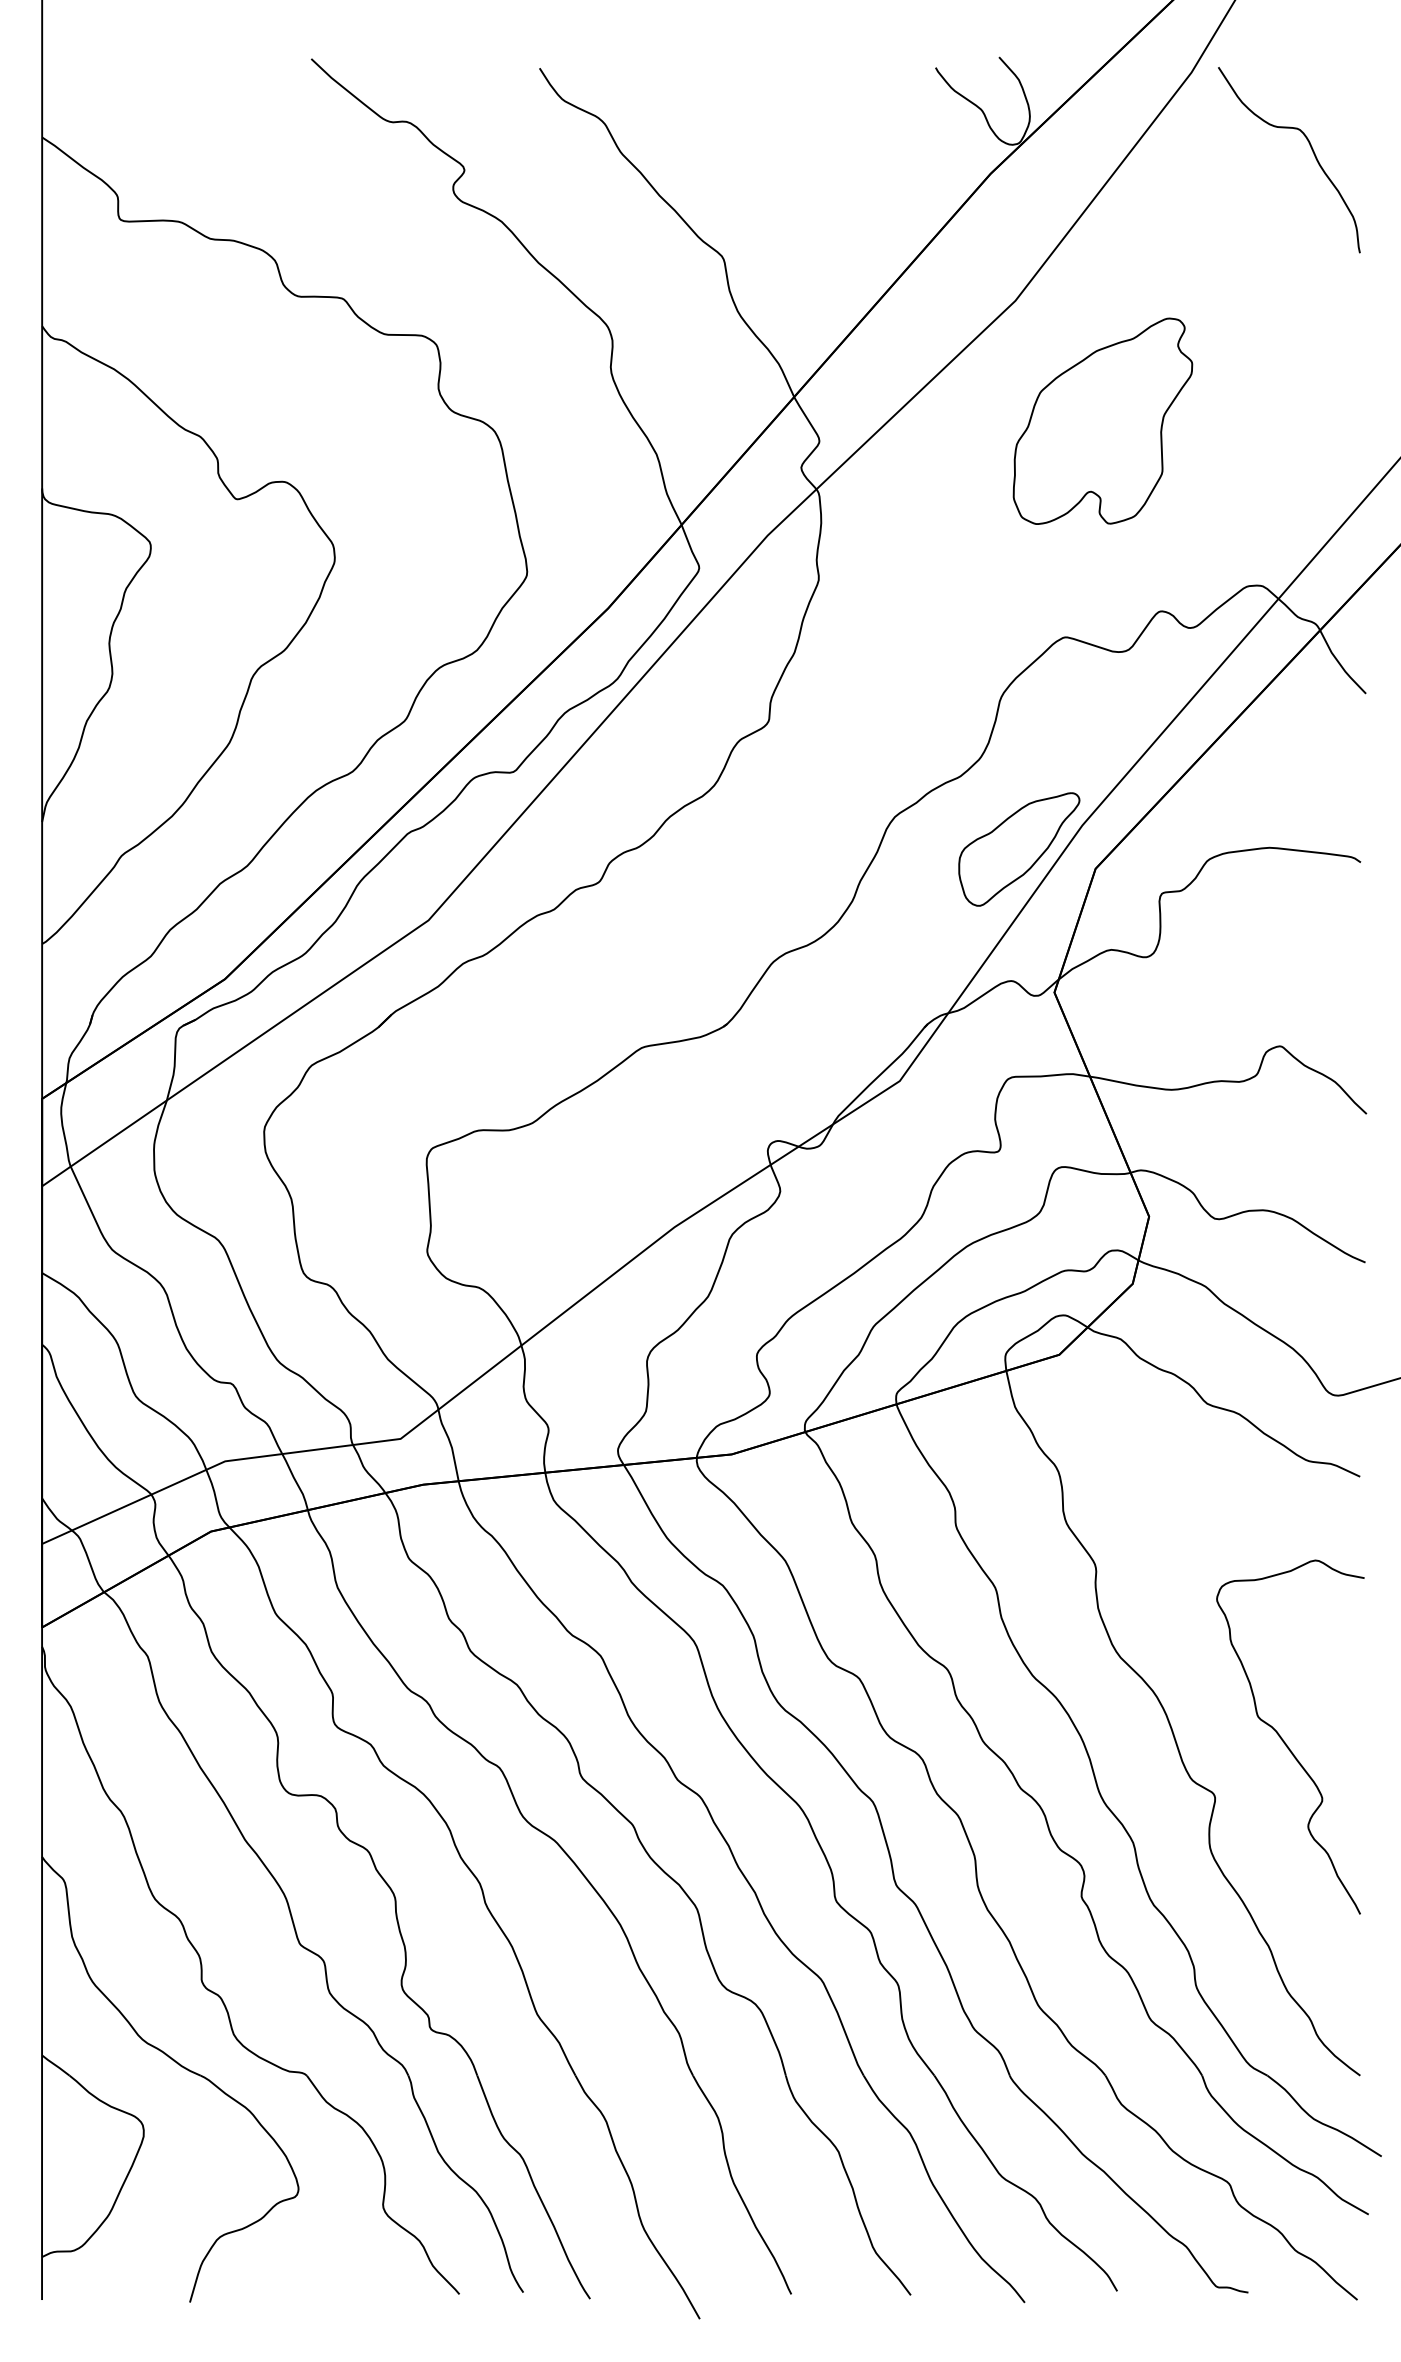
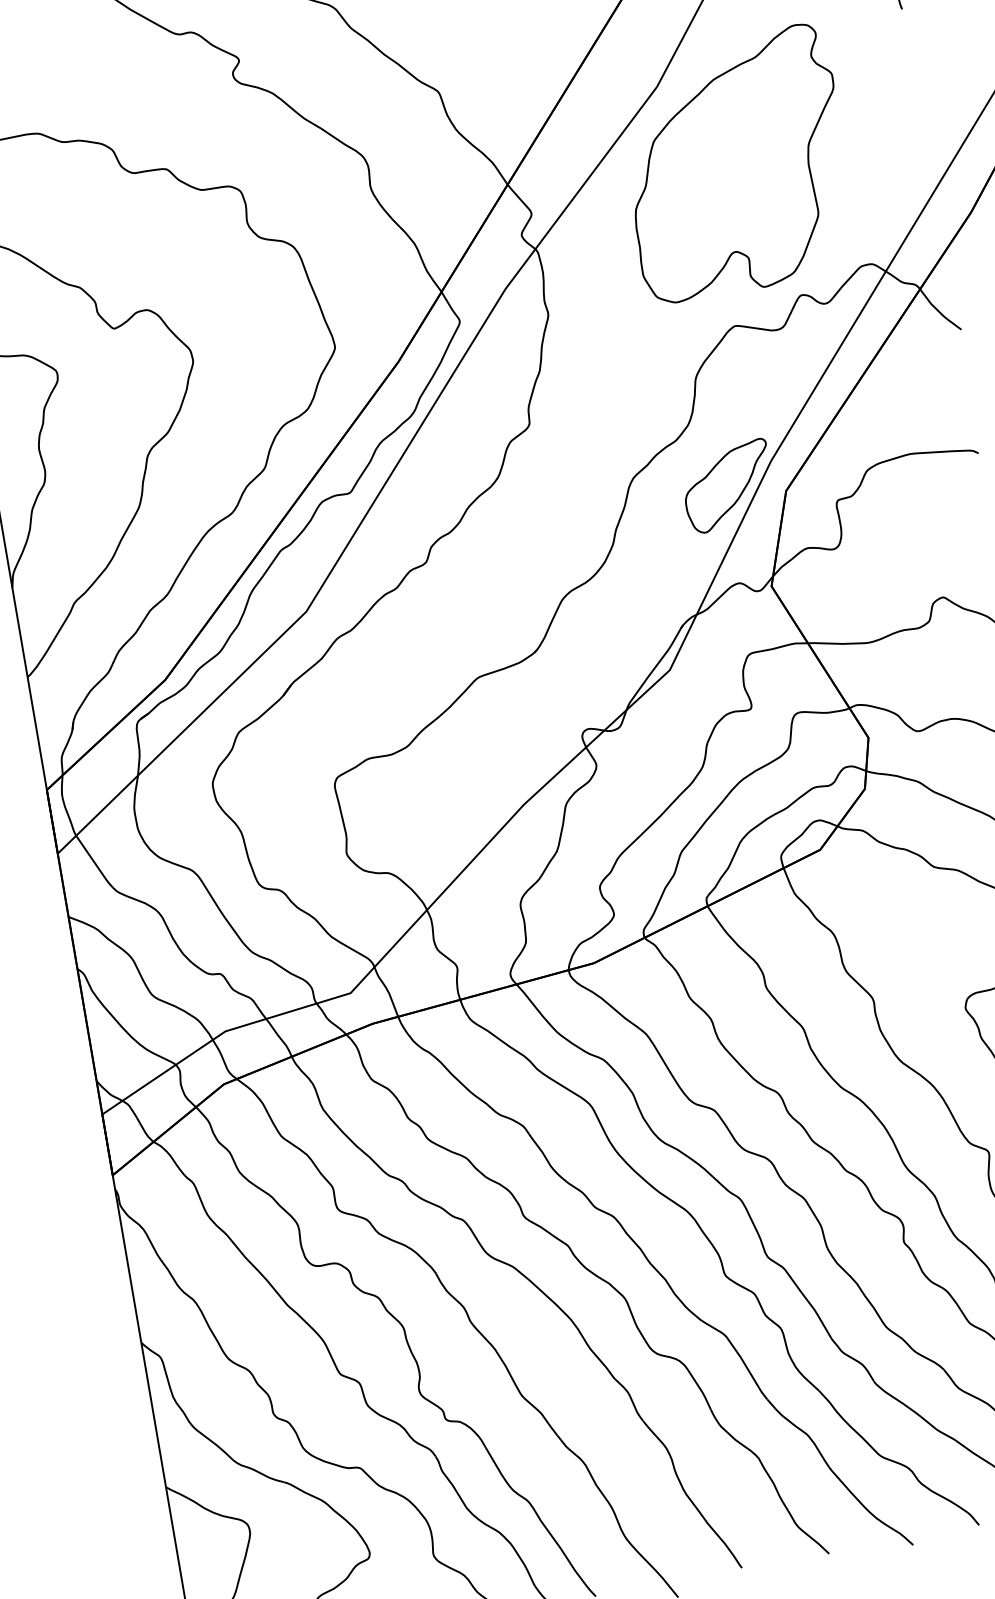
part: (1102, 421) -> (735, 164), size x1.67

